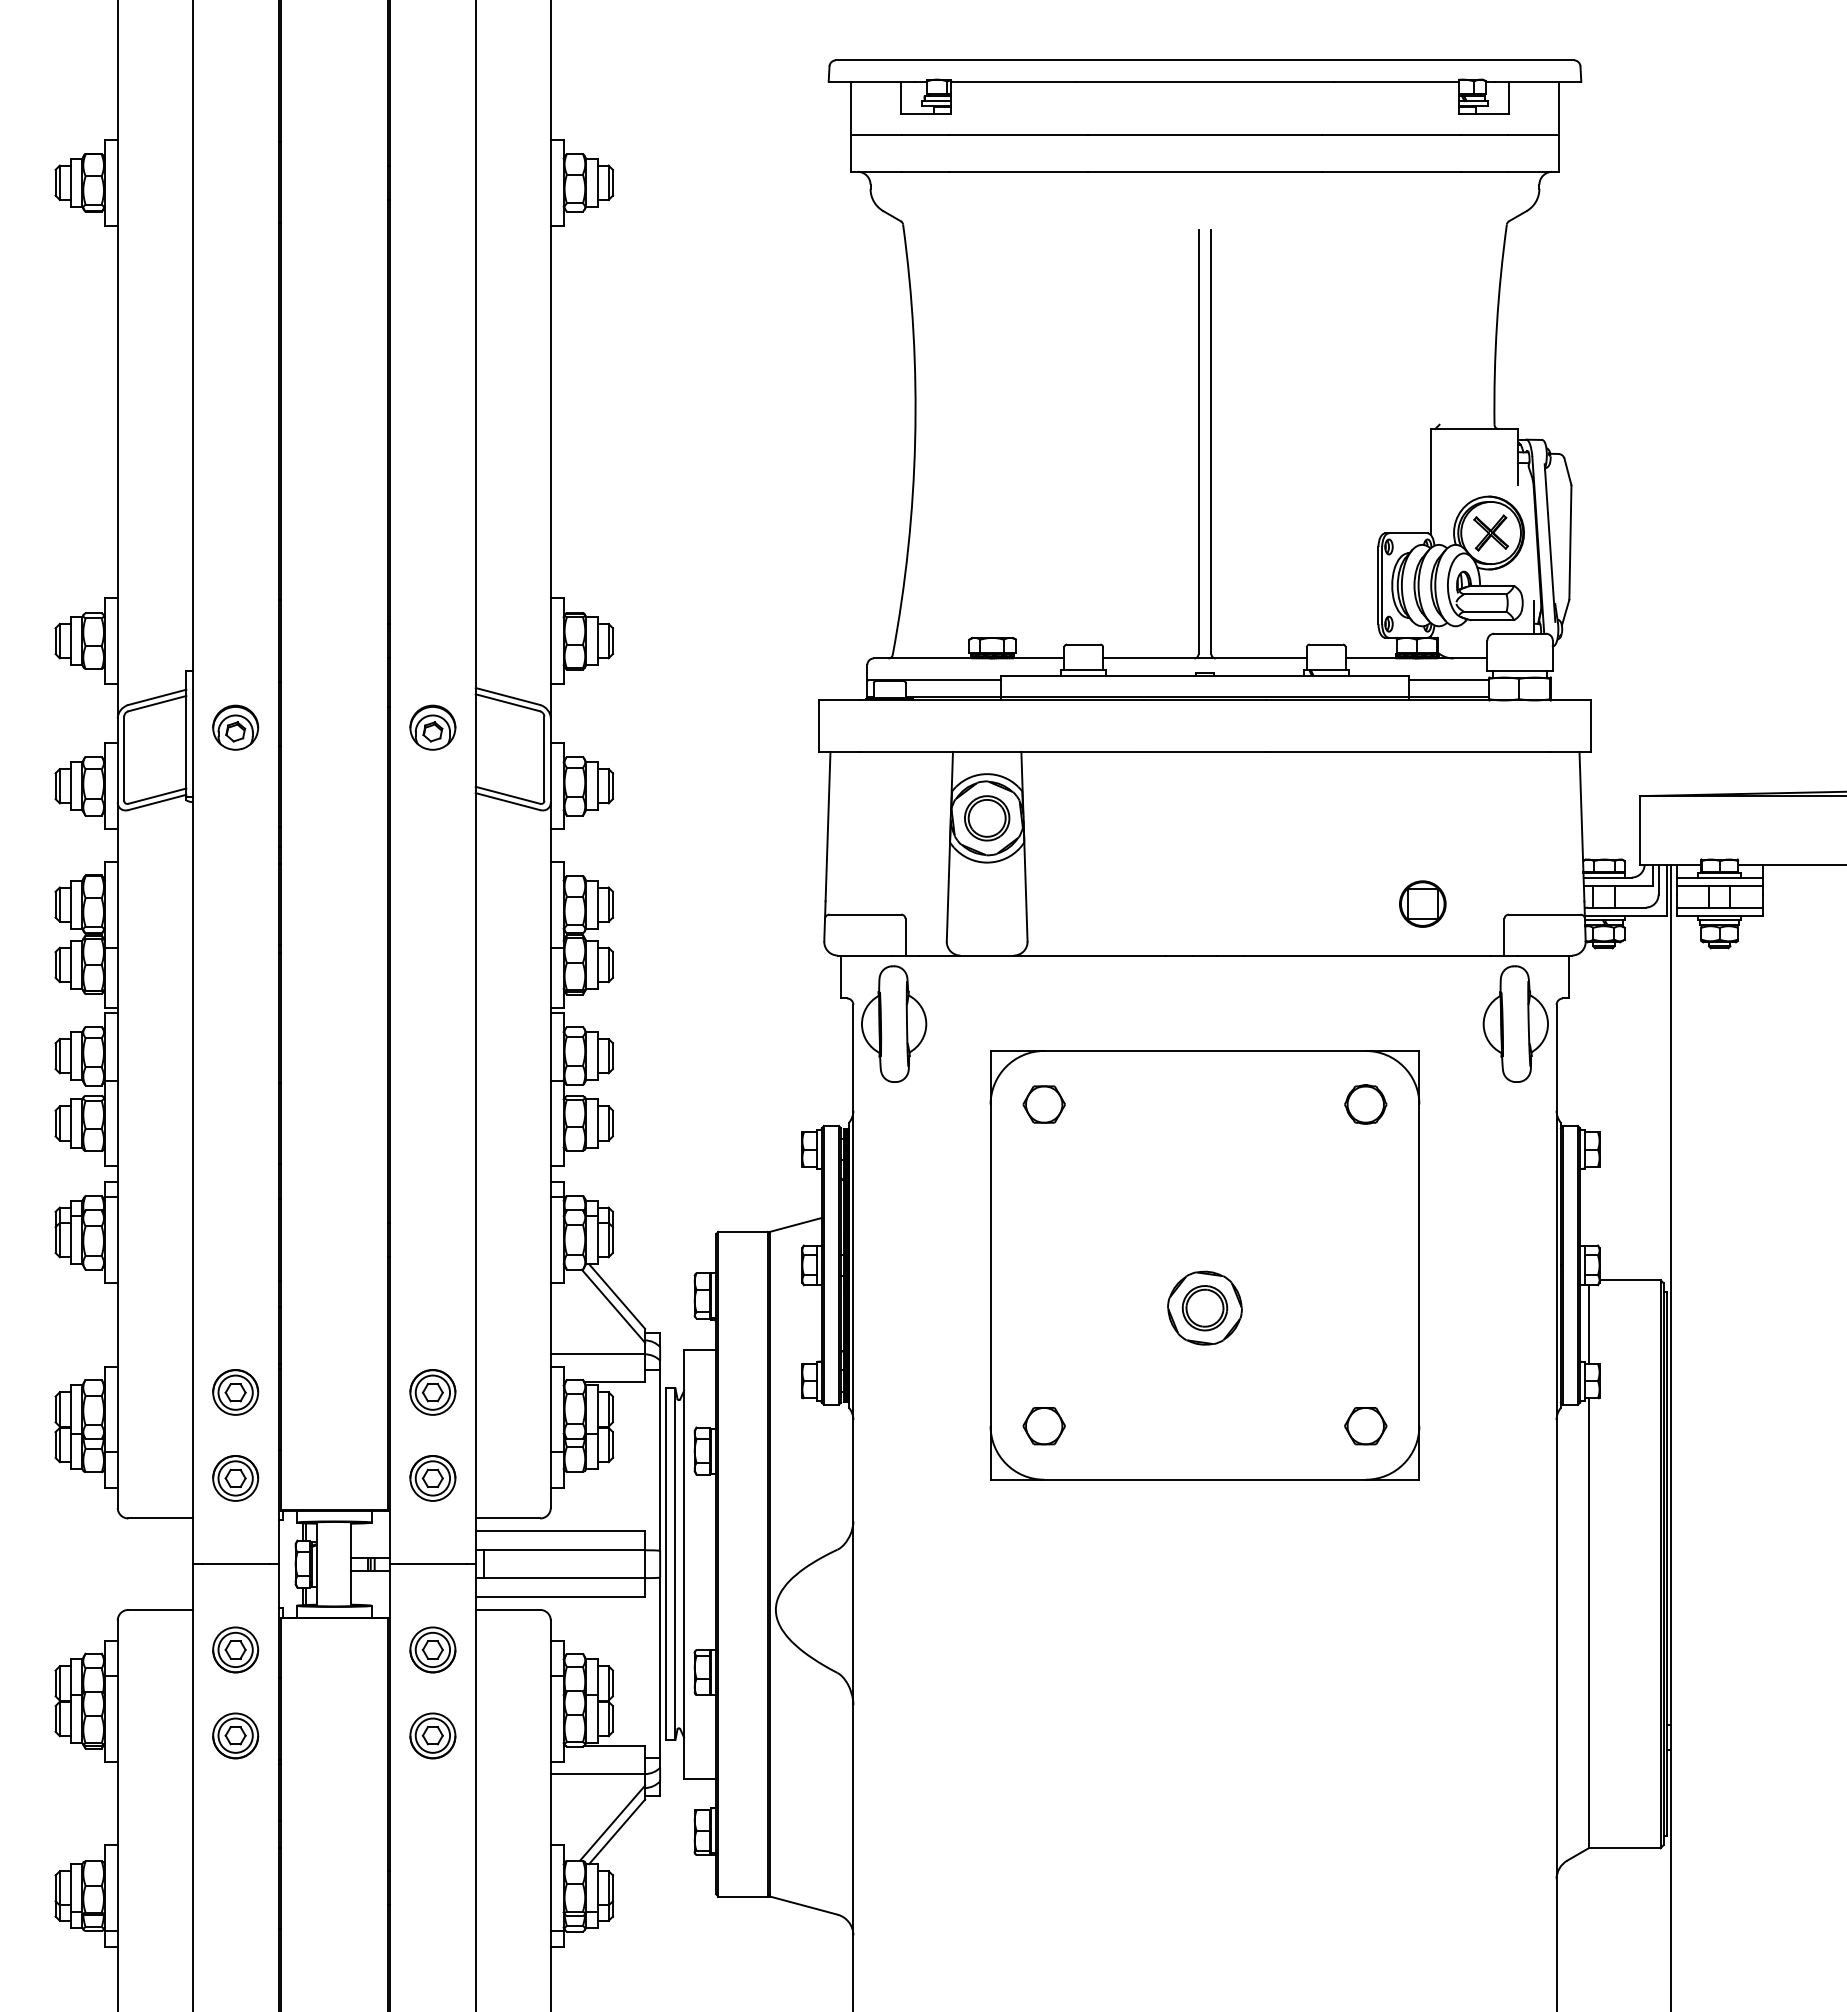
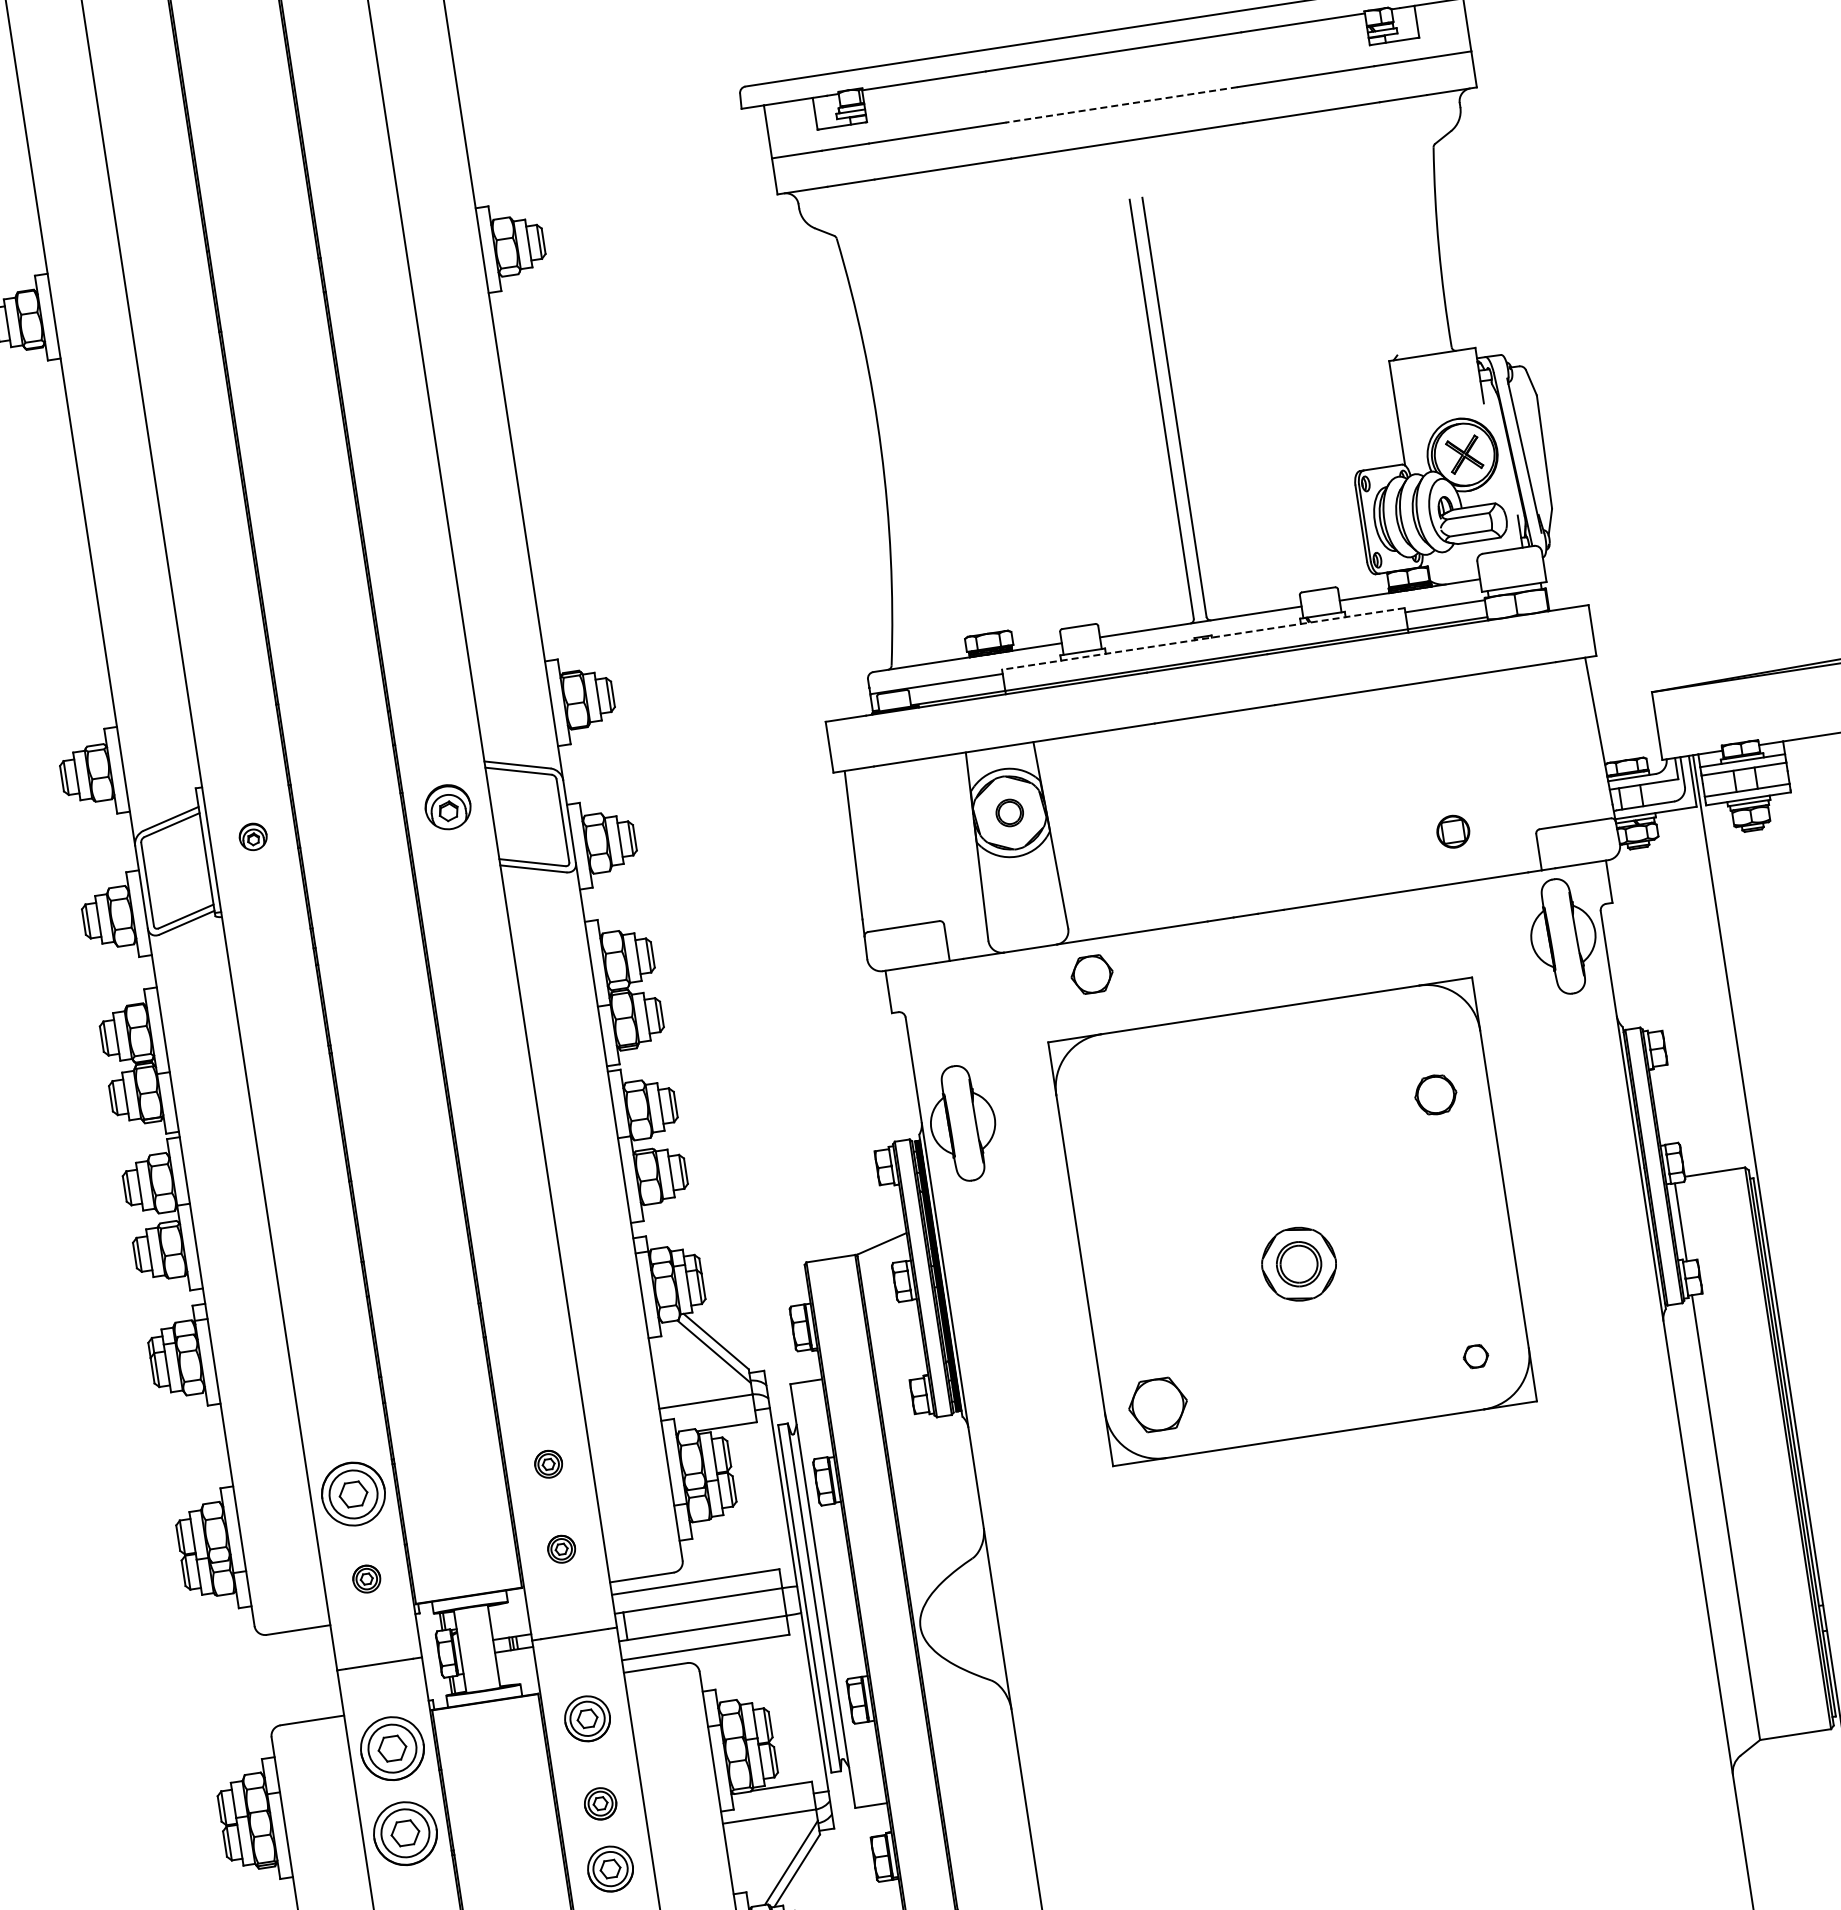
line: (1204, 135) -> (1121, 105), solid -> dashed
line: (1204, 675) -> (1202, 638), solid -> dashed
part: (235, 727) -> (252, 836), size x0.6
part: (987, 818) -> (1010, 813), size x0.6
part: (1422, 903) -> (1452, 831), size x0.7
part: (894, 1023) -> (963, 1122), moved
part: (1043, 1104) -> (1091, 974), moved
part: (1365, 1104) -> (1435, 1094), moved
part: (235, 1392) -> (353, 1494), size x1.4
part: (432, 1392) -> (548, 1464), size x0.6
part: (1043, 1426) -> (1157, 1405), size x1.4
part: (1365, 1426) -> (1475, 1356), size x0.6
part: (235, 1478) -> (366, 1579), size x0.6
part: (432, 1478) -> (561, 1549), size x0.6
part: (235, 1649) -> (392, 1748), size x1.4
part: (235, 1735) -> (405, 1833), size x1.4
part: (432, 1735) -> (600, 1803), size x0.7
part: (432, 1801) -> (610, 1868), added

